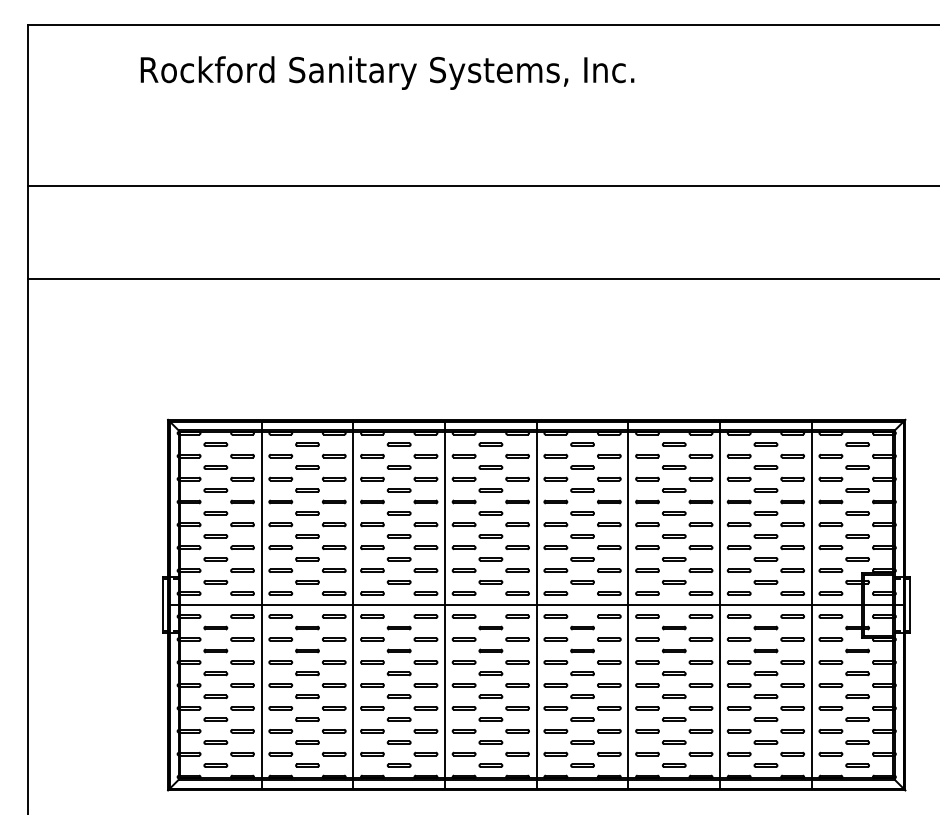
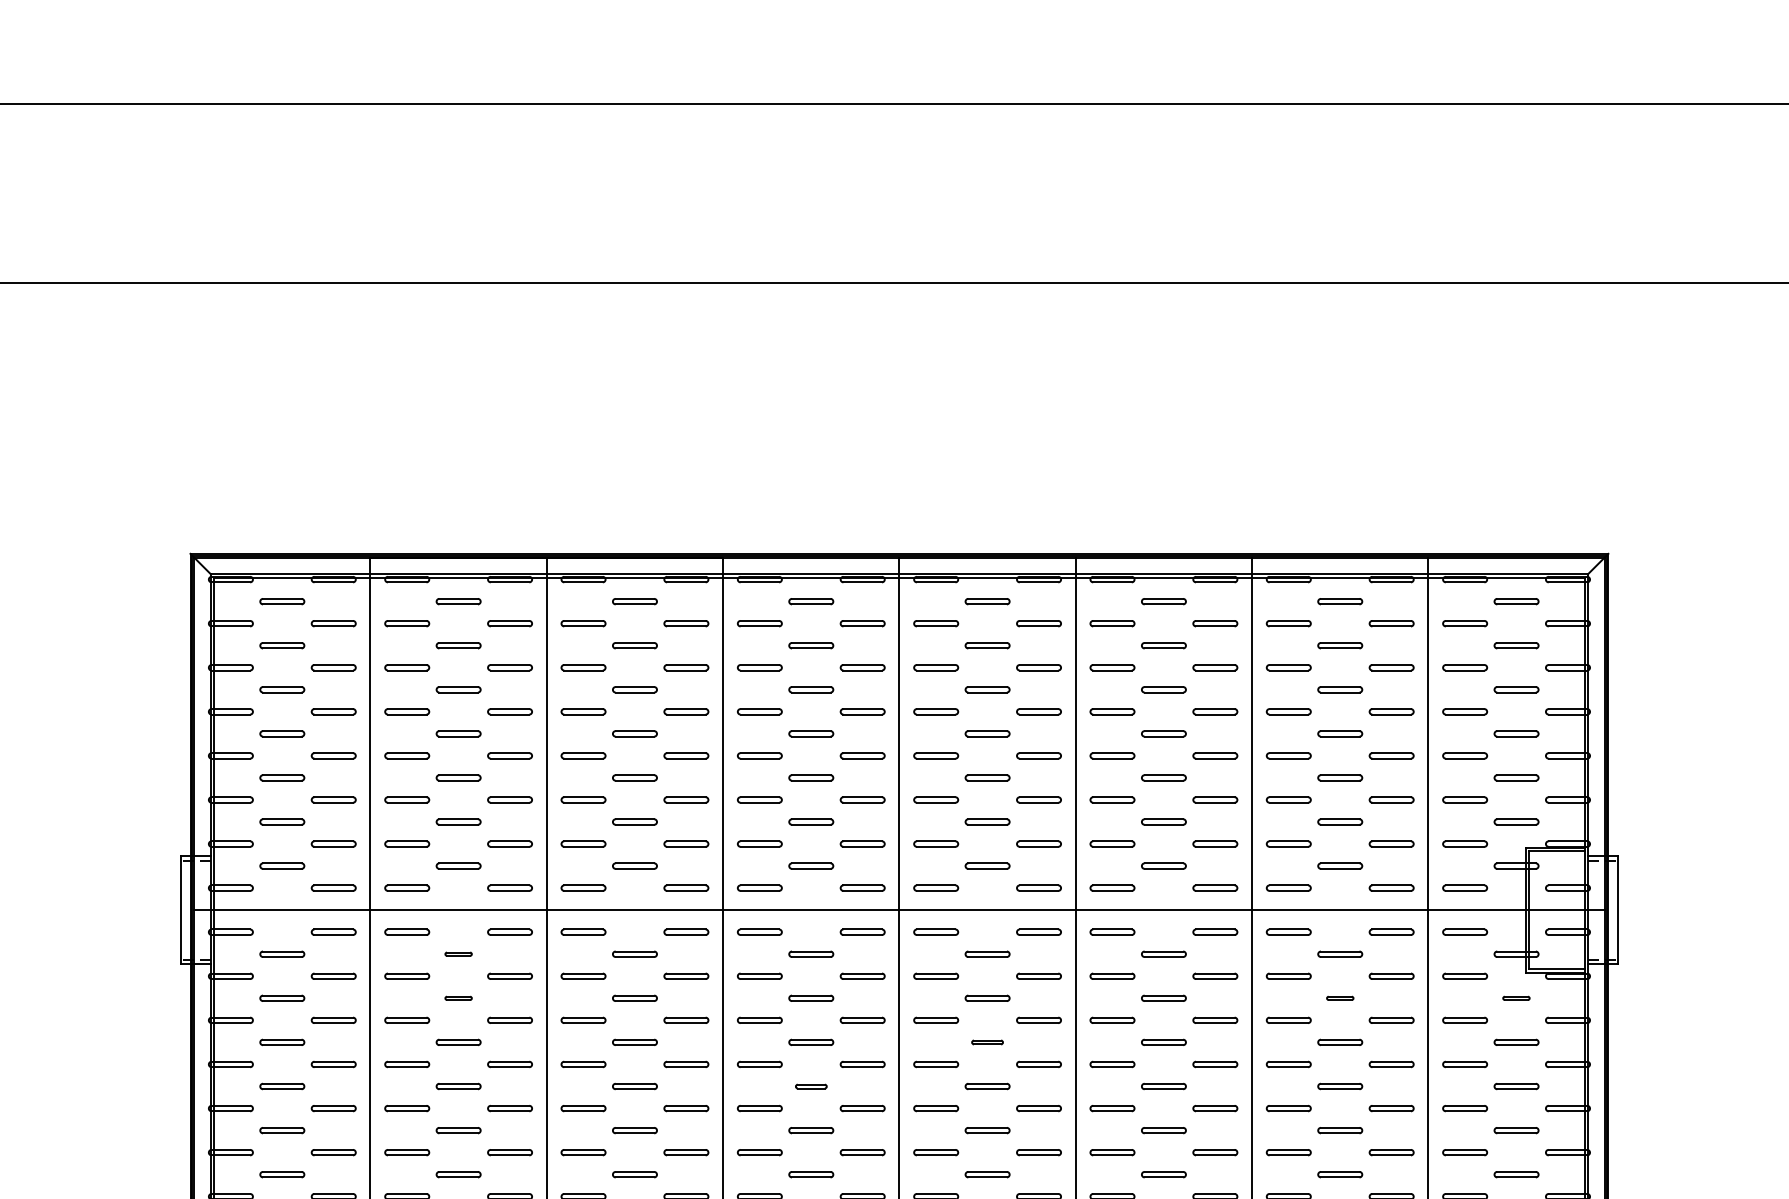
part: (307, 627) -> (458, 953), size x0.6
part: (307, 650) -> (458, 997), size x0.6
part: (765, 650) -> (1339, 997), size x0.6
part: (857, 650) -> (1516, 997), size x0.6
part: (582, 673) -> (987, 1041), size x0.7
part: (490, 696) -> (810, 1085), size x0.7

